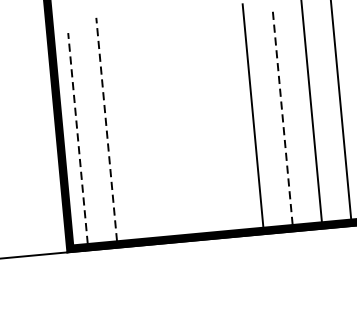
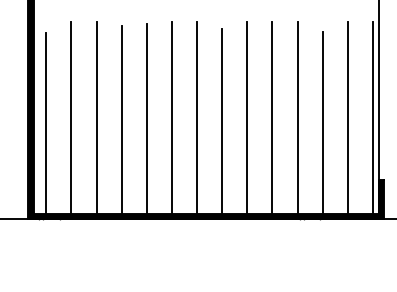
line: (282, 116) -> (222, 120), dashed -> solid
line: (223, 118) -> (171, 117), added
line: (194, 122) -> (146, 118), added
line: (135, 126) -> (96, 117), added
line: (165, 126) -> (121, 119), added
line: (106, 129) -> (71, 117), dashed -> solid
line: (78, 139) -> (46, 123), dashed -> solid

